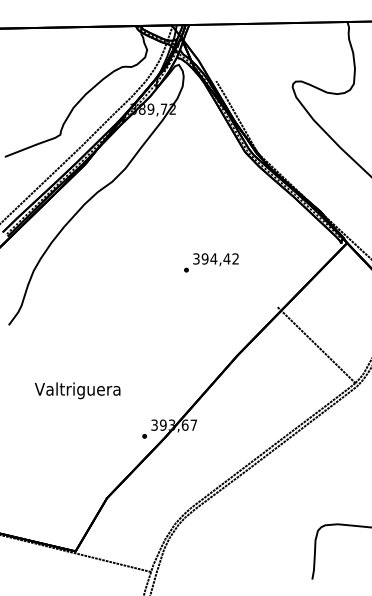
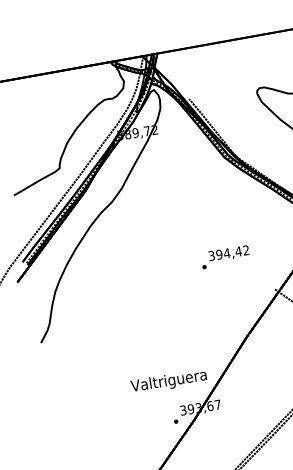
text: (211, 262) -> (225, 256), moved
text: (77, 390) -> (168, 381), moved

